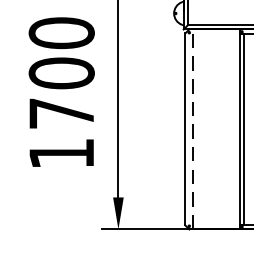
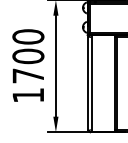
line: (193, 129) -> (92, 83), dashed -> solid

